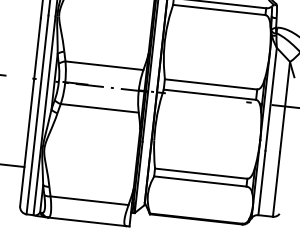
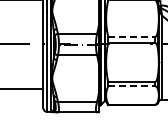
line: (211, 84) -> (131, 37), solid -> dashed
line: (200, 182) -> (131, 86), solid -> dashed

